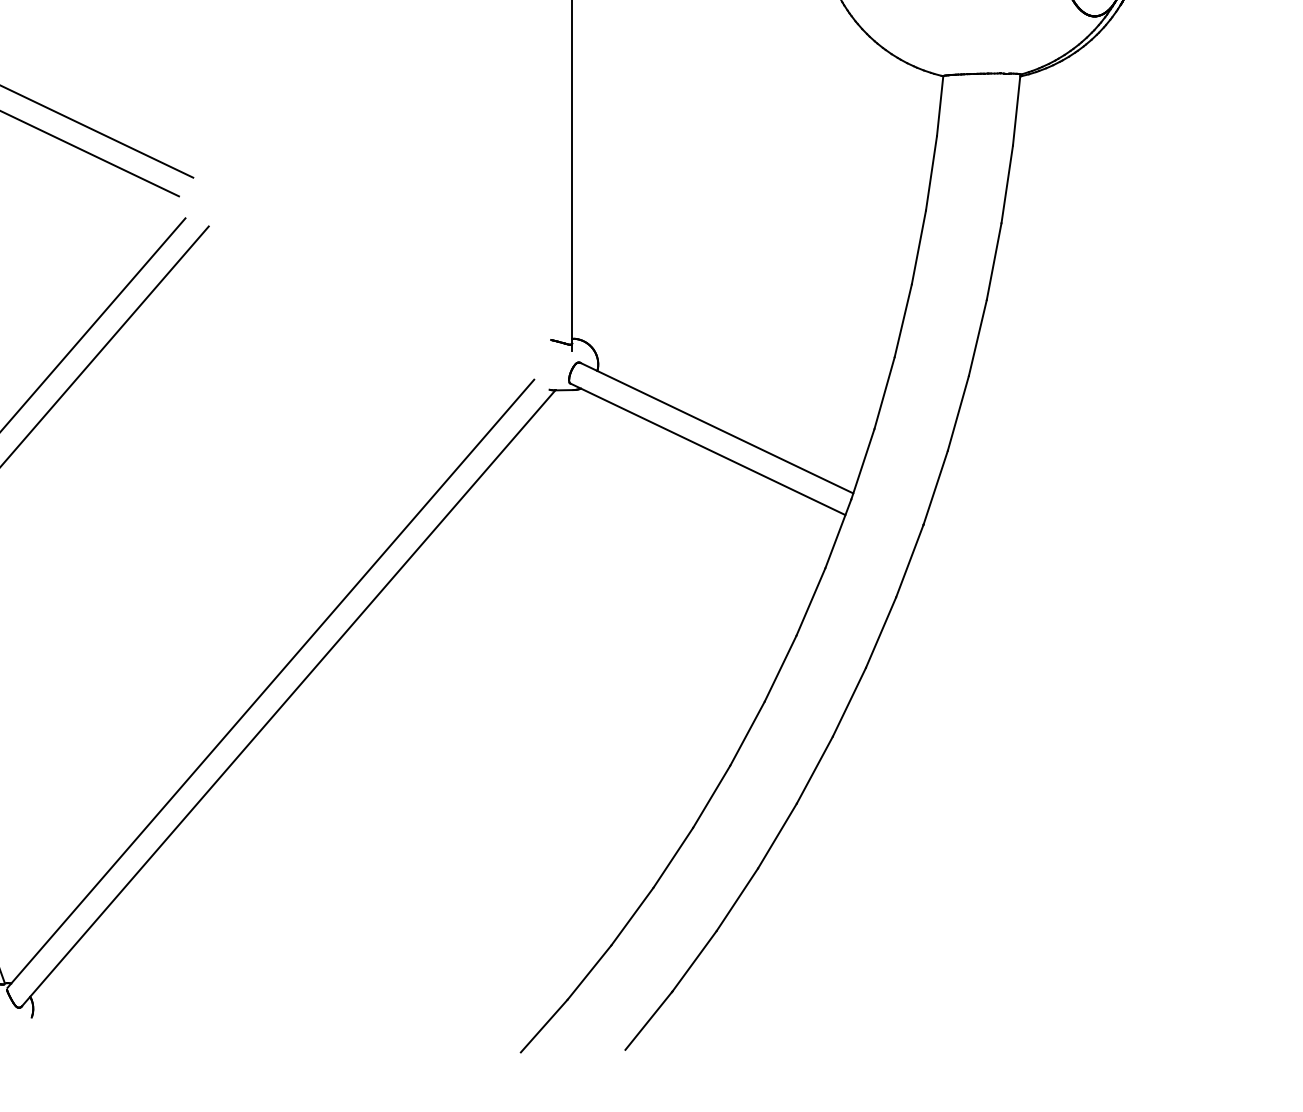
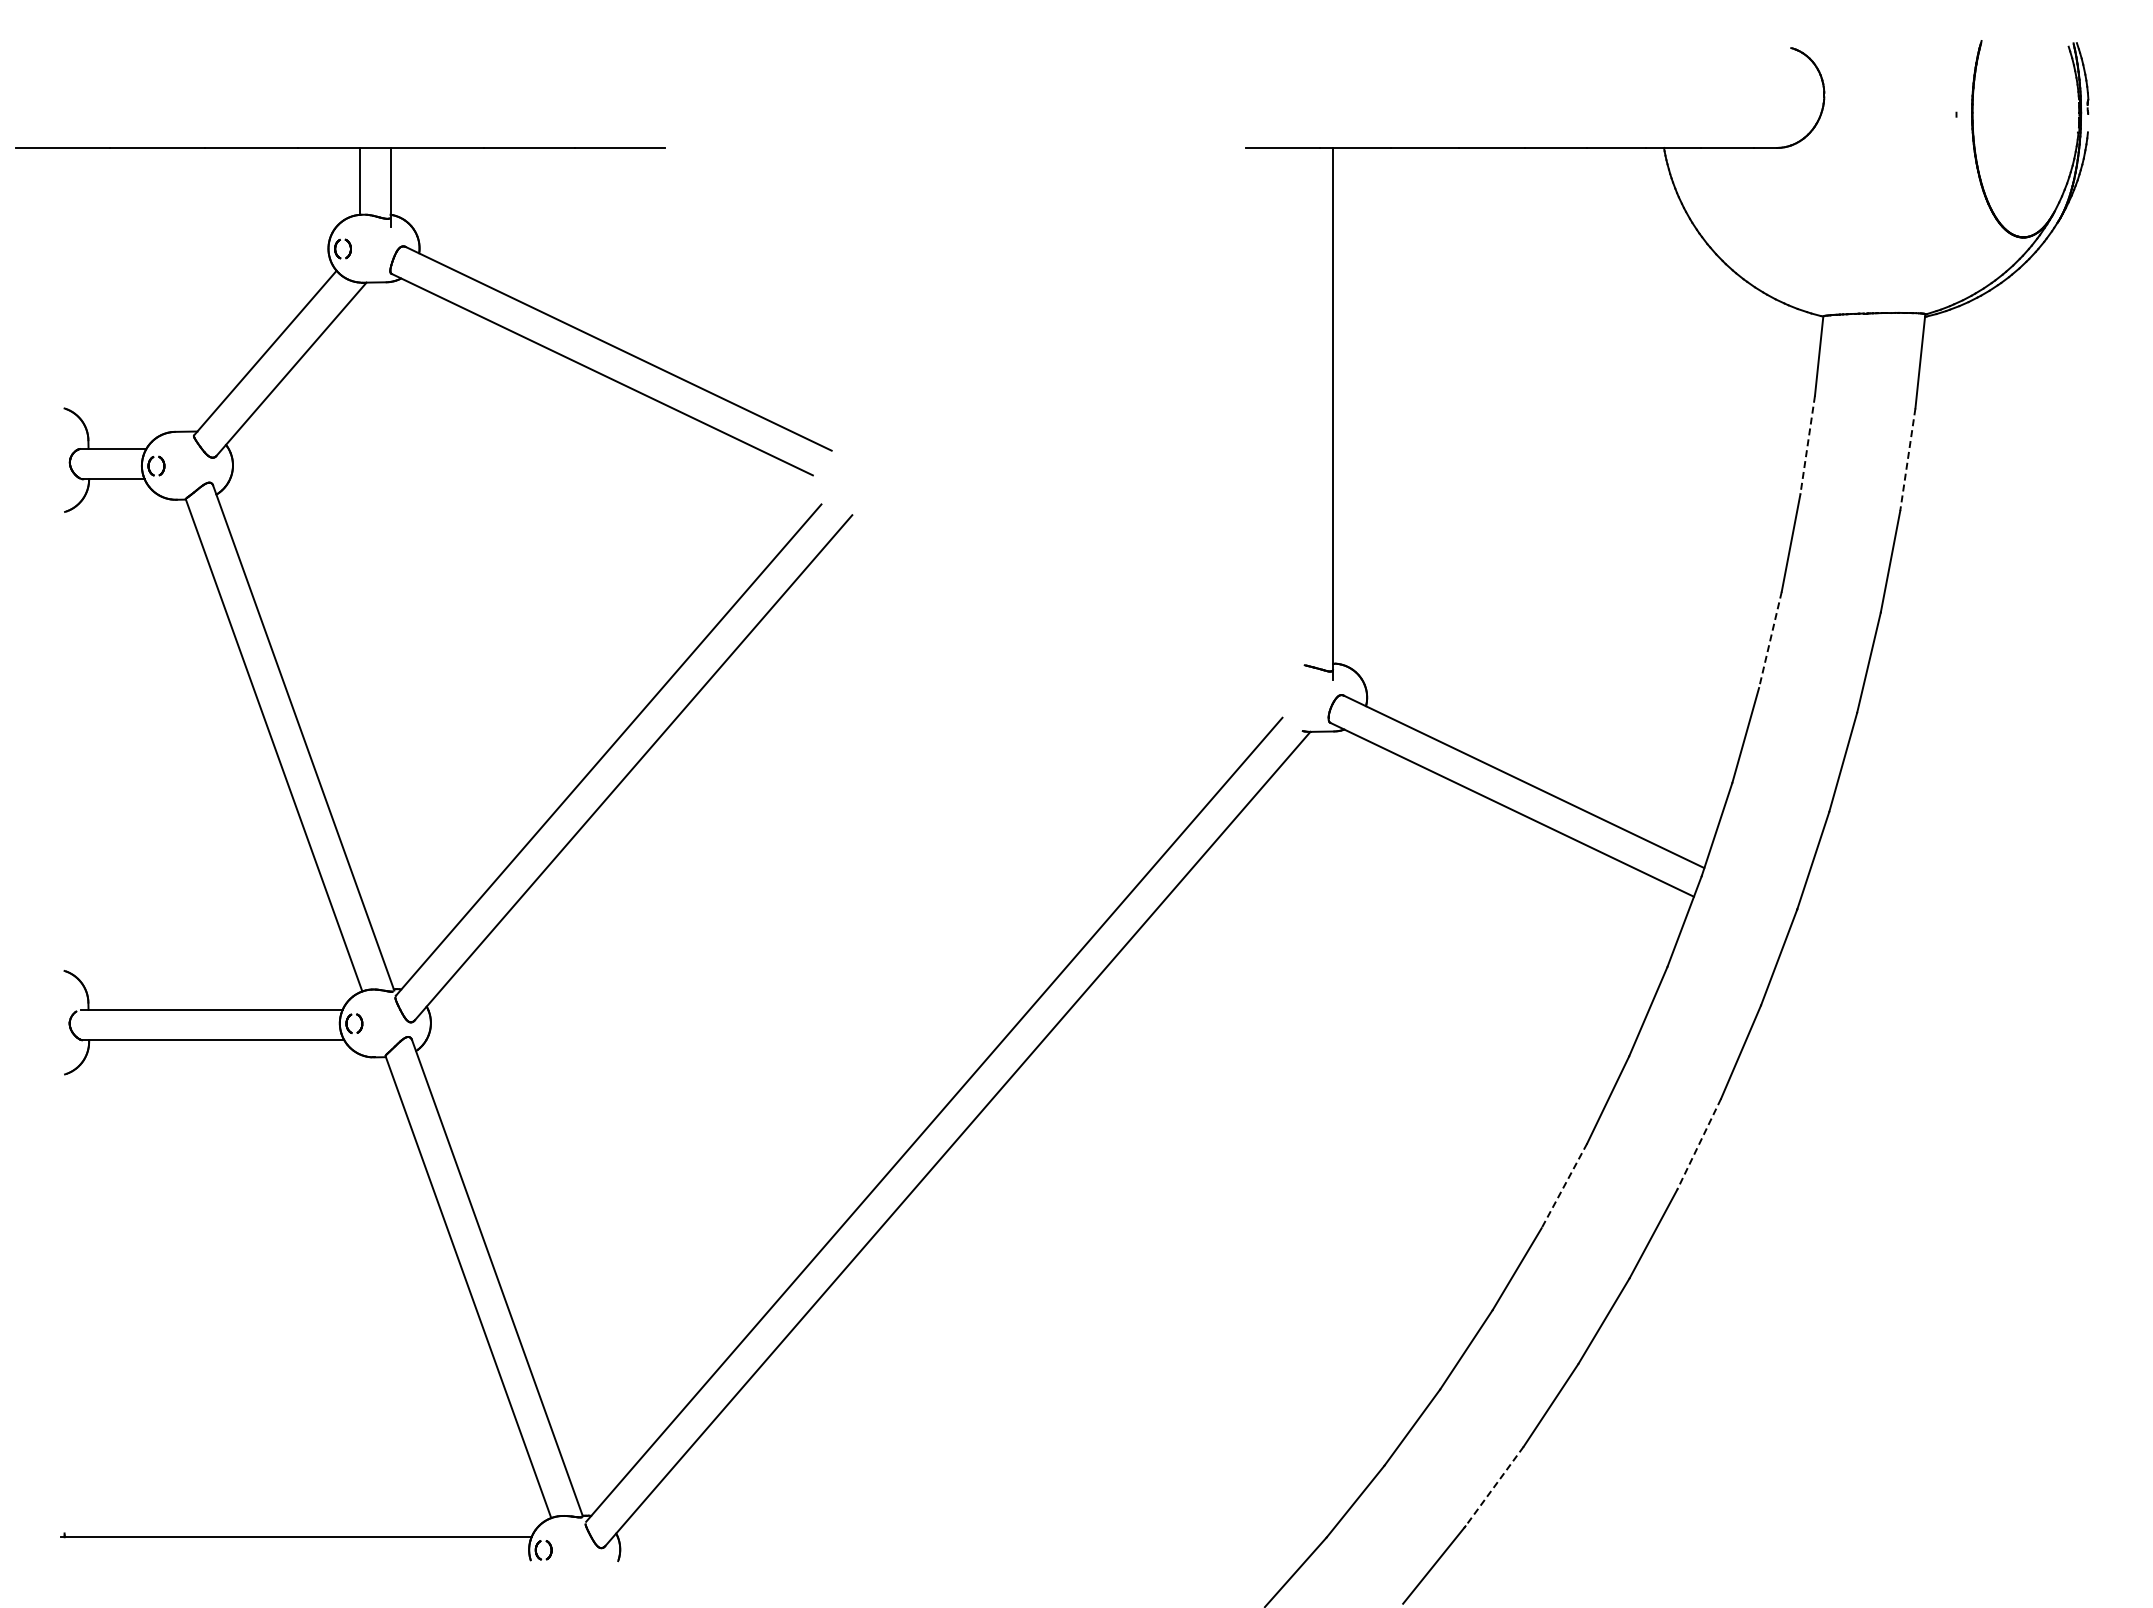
line: (931, 173) -> (1807, 445), solid -> dashed
line: (1006, 184) -> (1907, 459), solid -> dashed
line: (903, 321) -> (1770, 640), solid -> dashed
line: (849, 702) -> (1699, 1144), solid -> dashed
line: (747, 734) -> (1564, 1186), solid -> dashed
line: (694, 961) -> (1494, 1486), solid -> dashed

